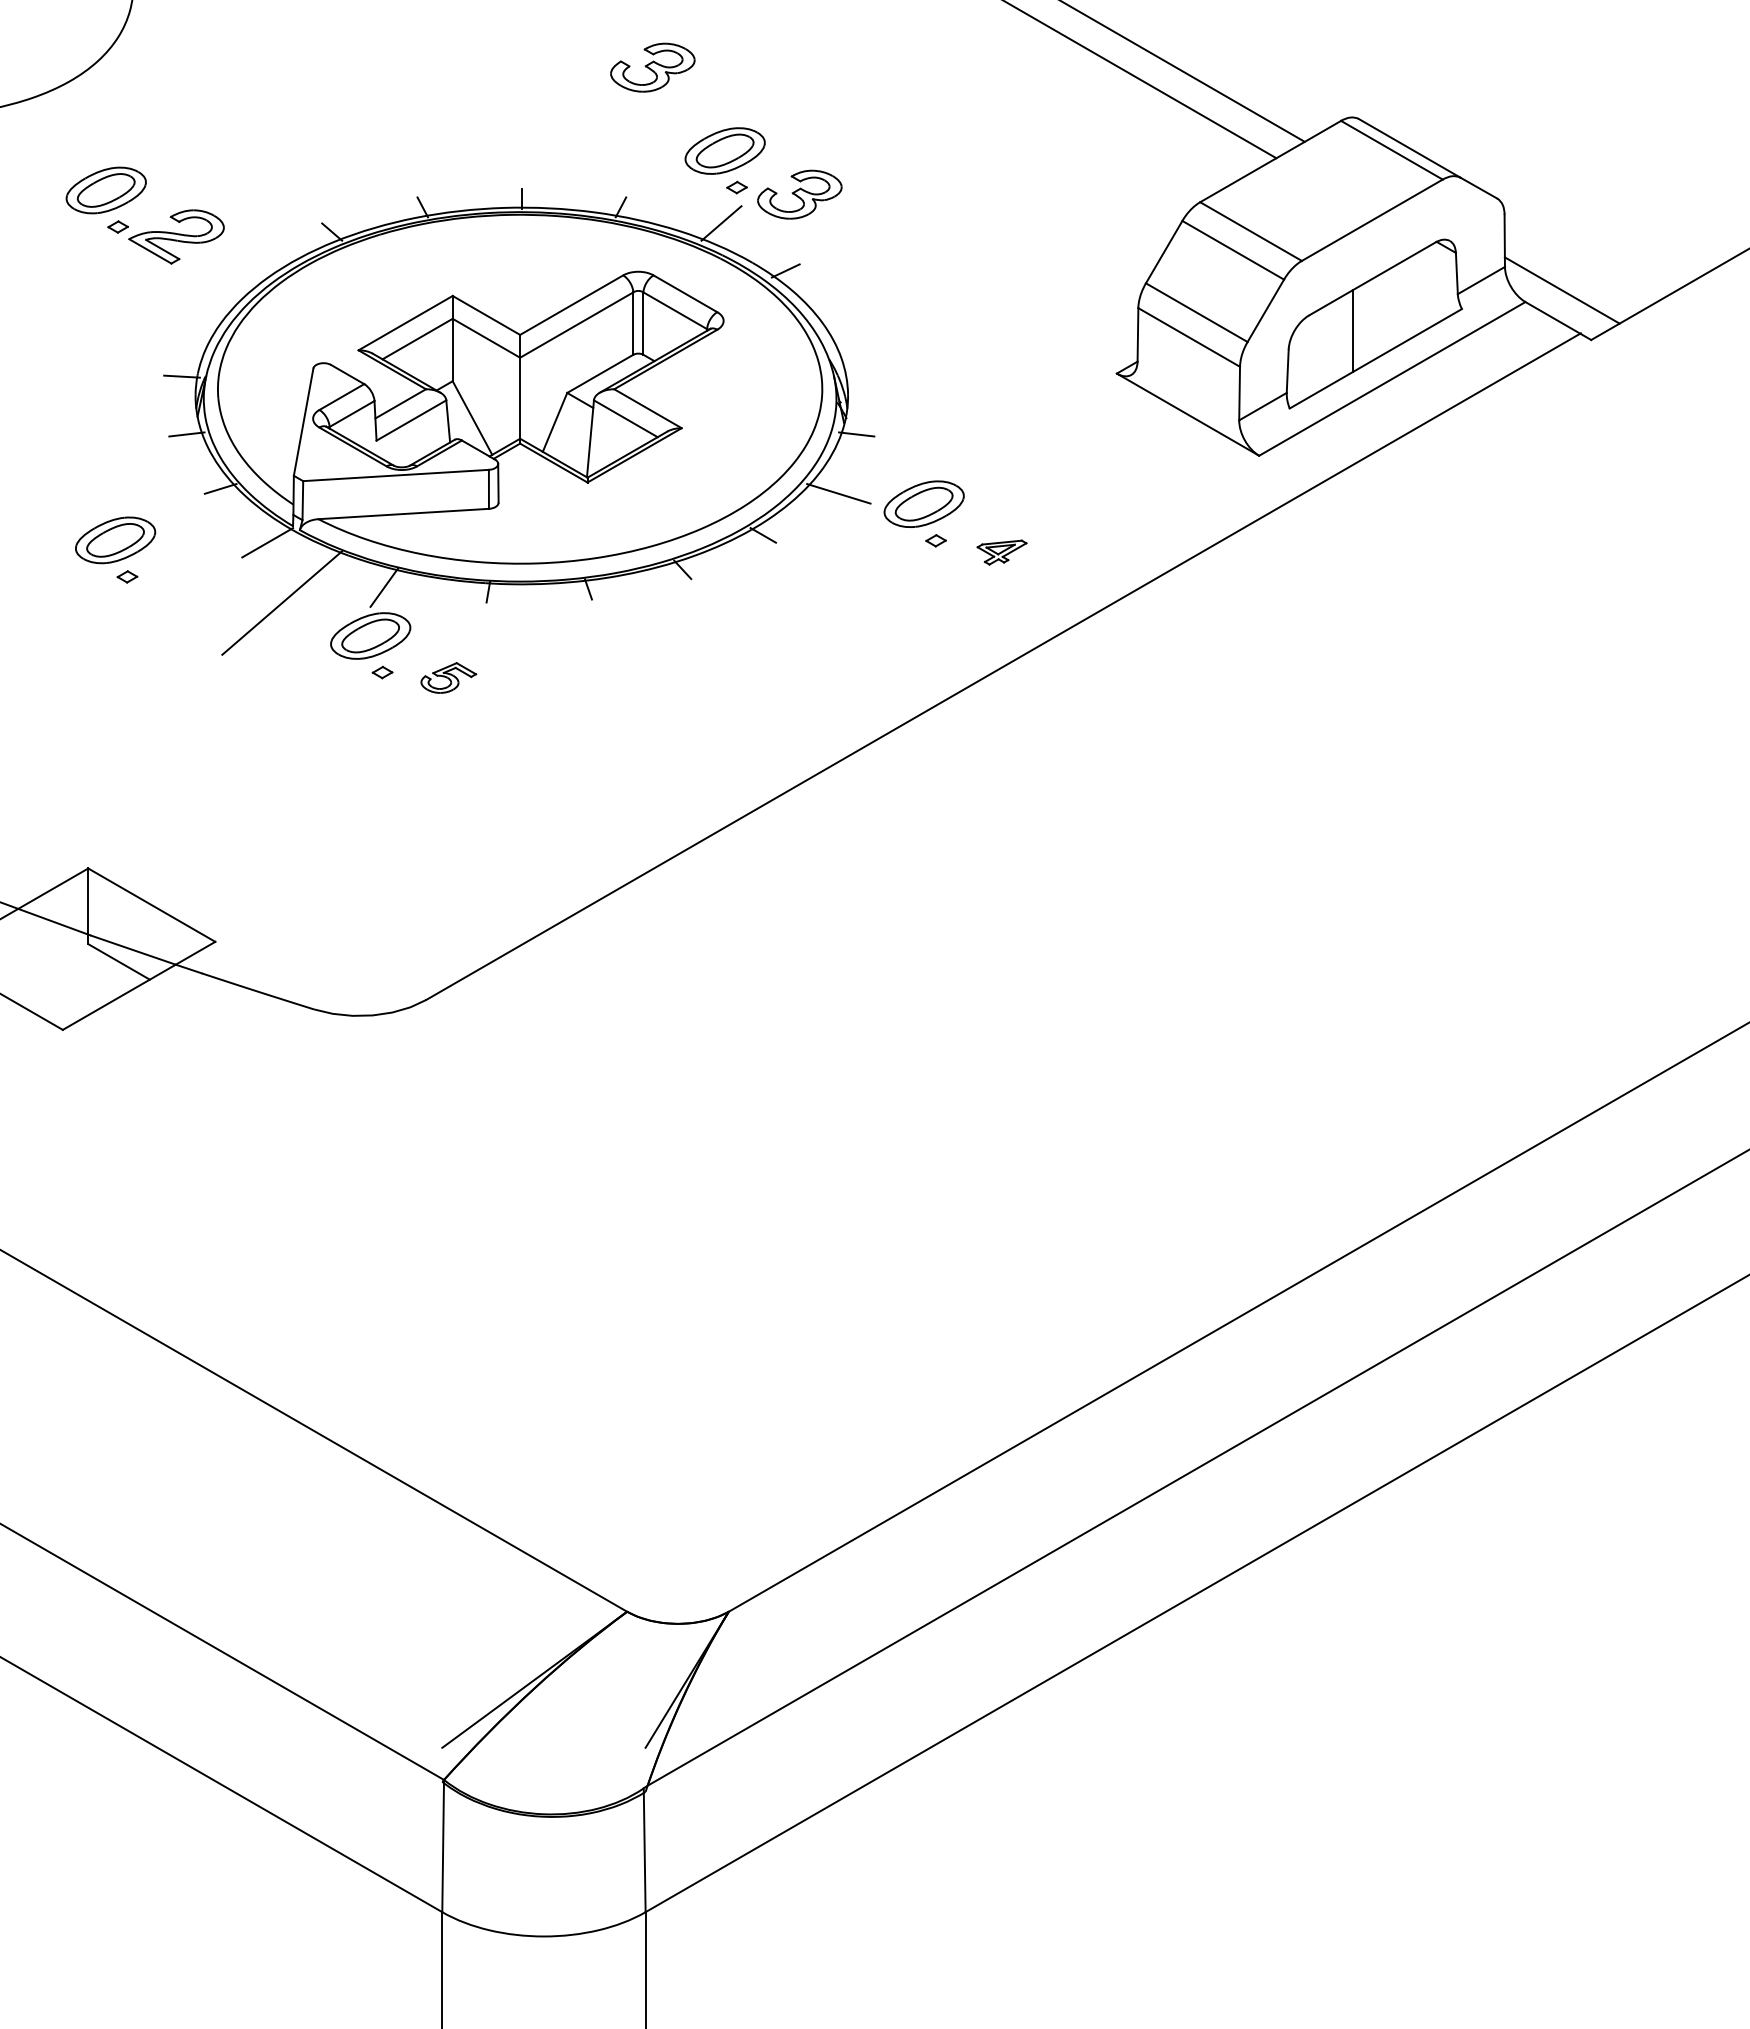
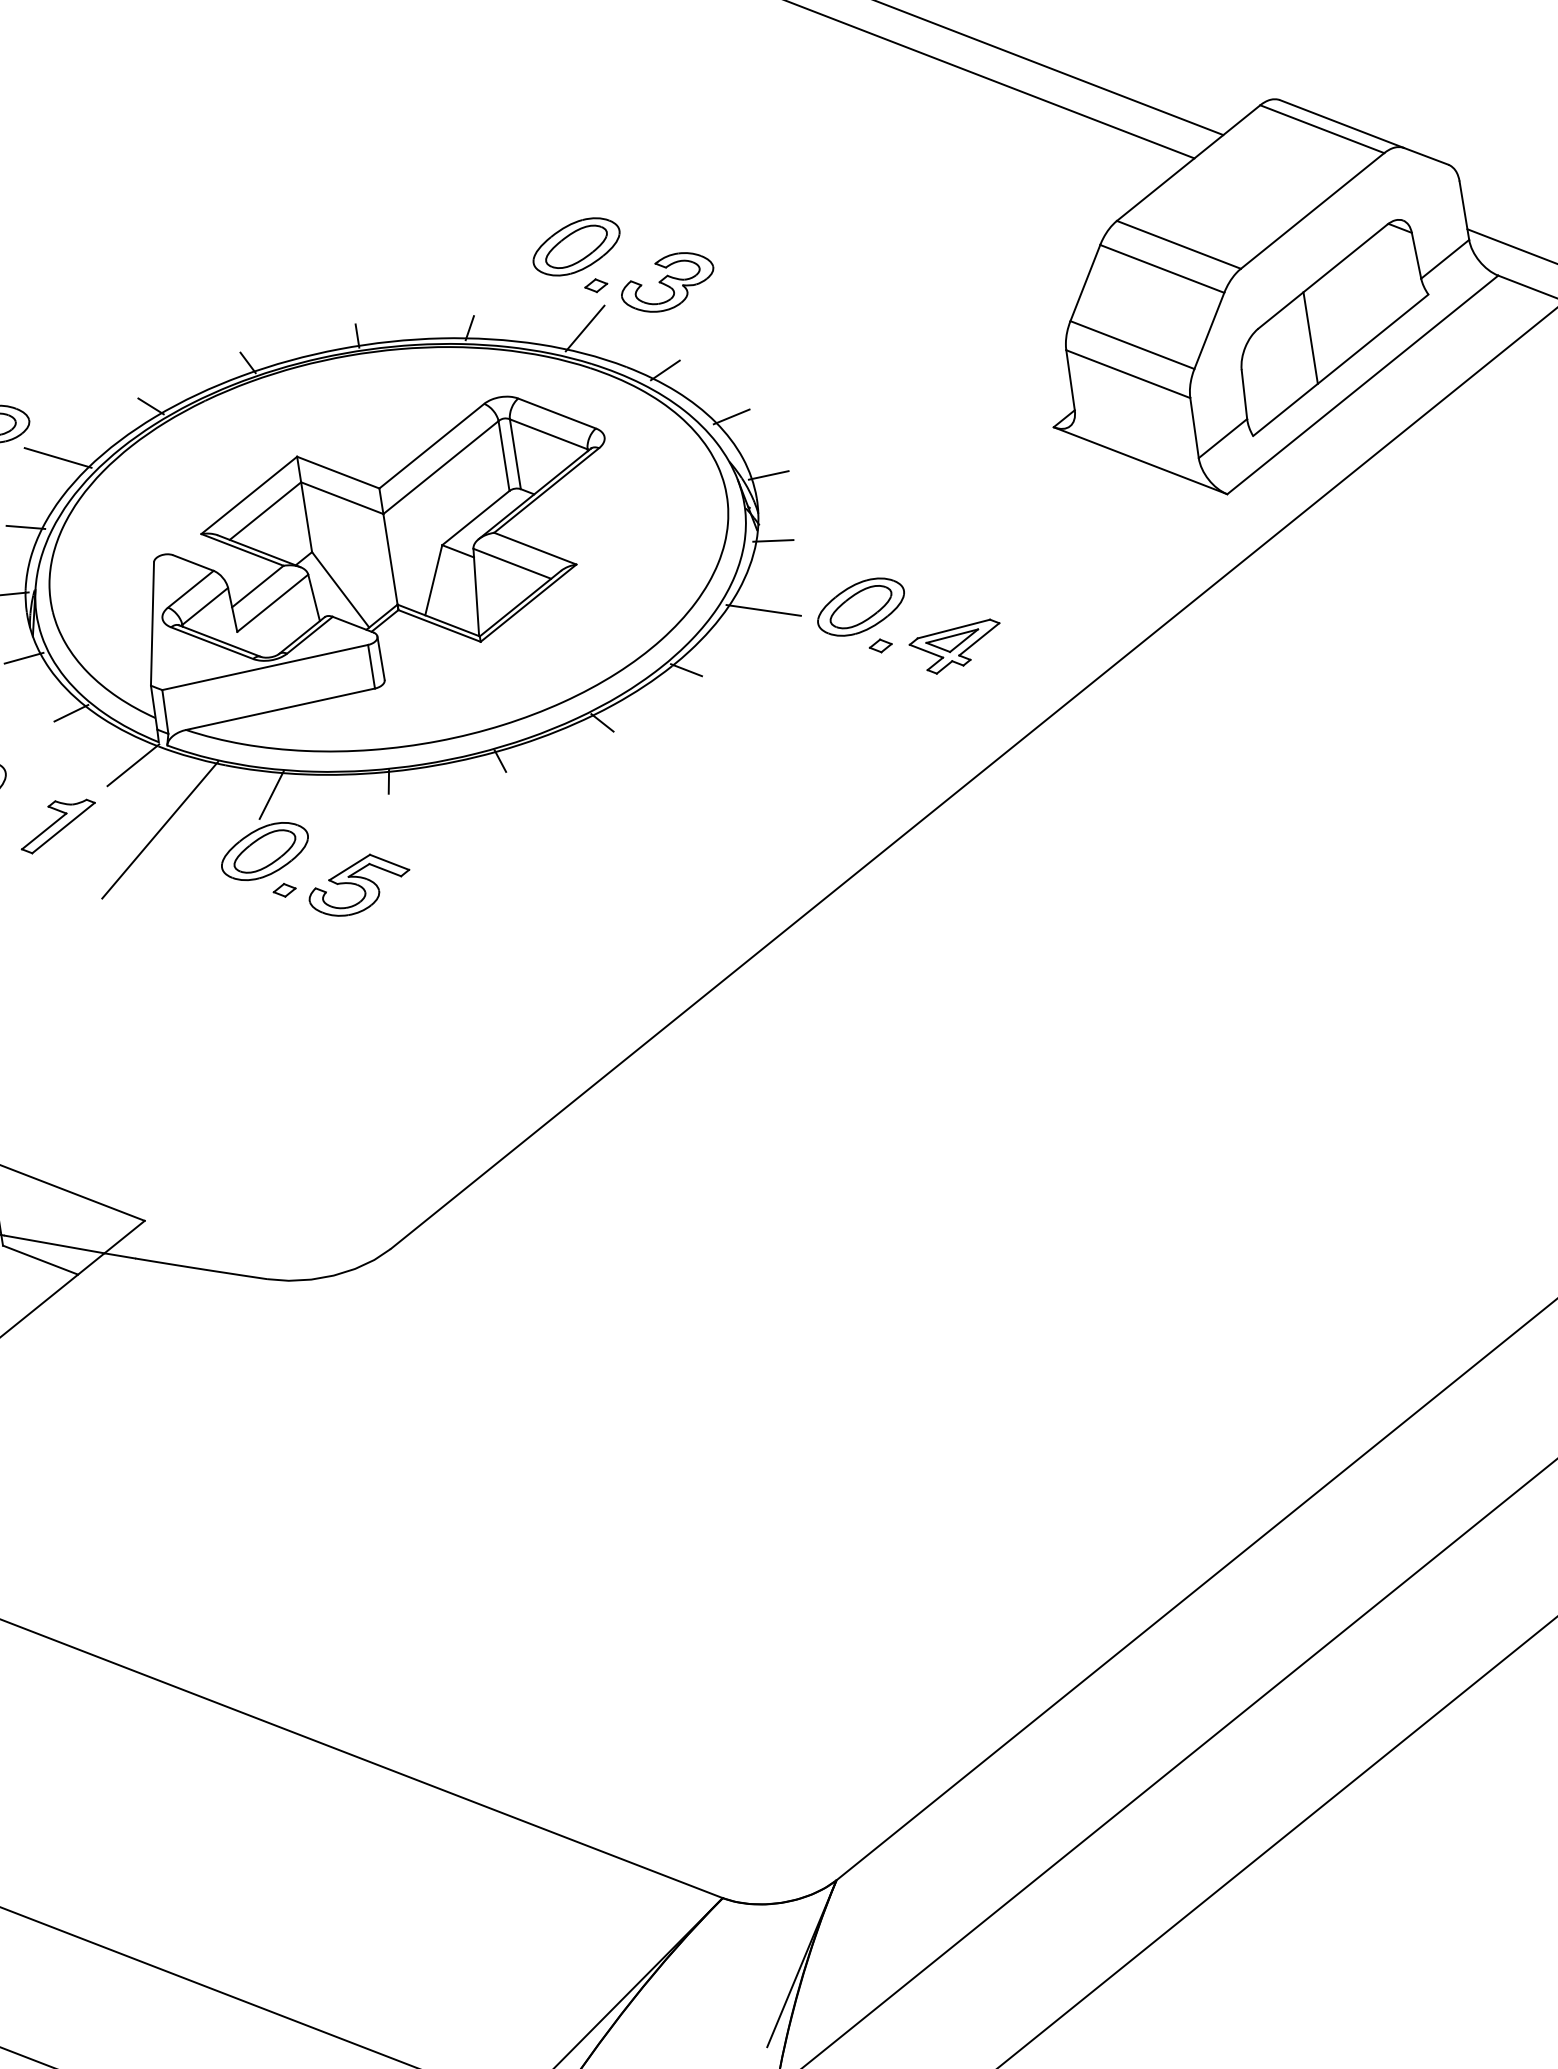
part: (652, 67) -> (480, 166), removed
line: (243, 264) -> (57, 458), added
line: (205, 320) -> (24, 527), added
line: (836, 320) -> (730, 416), added
line: (861, 376) -> (768, 475), added
part: (1001, 552) -> (955, 647), size x1.67
part: (193, 584) -> (57, 824), added
part: (448, 677) -> (359, 884), size x1.67

